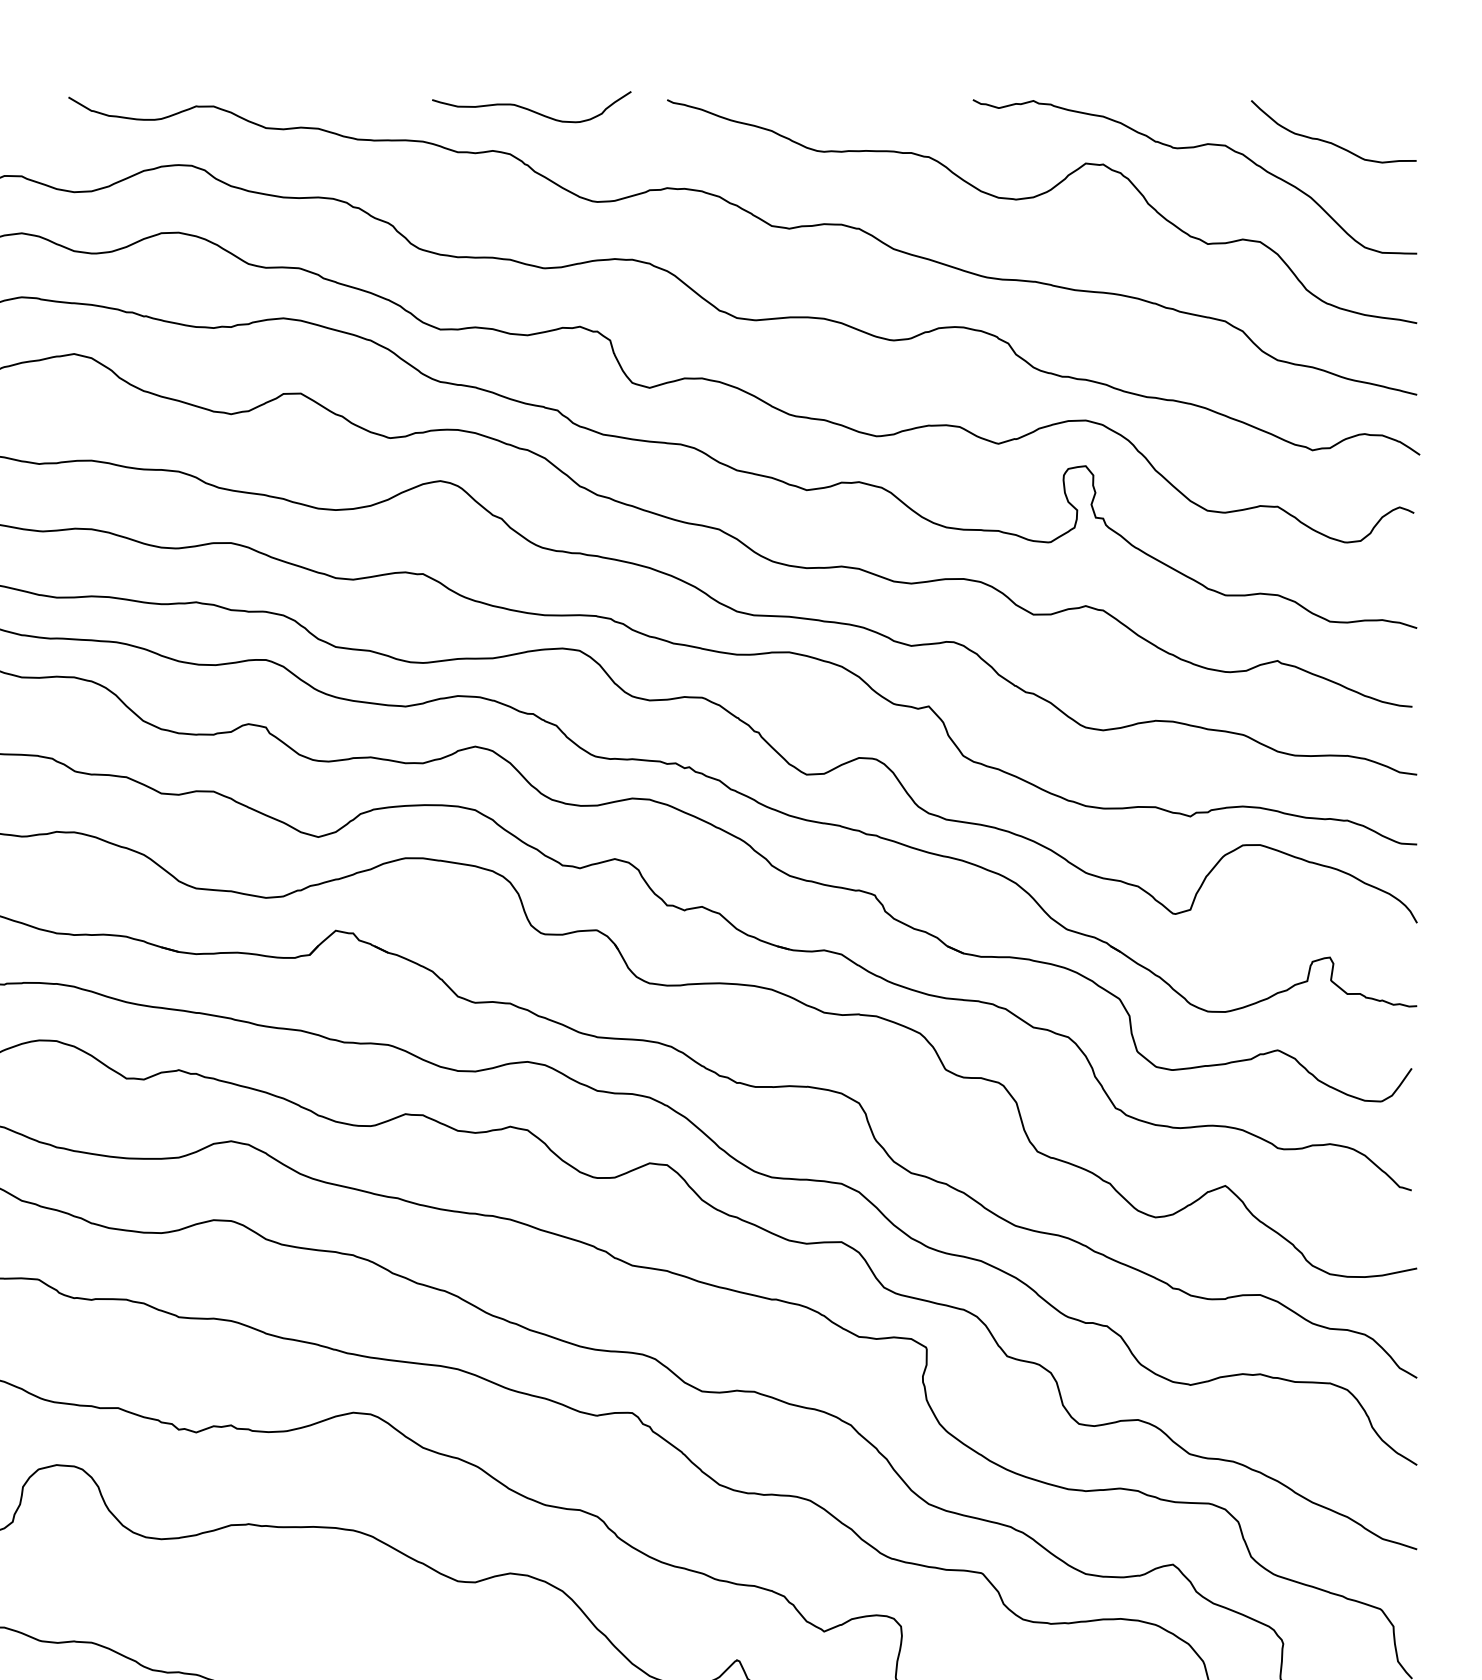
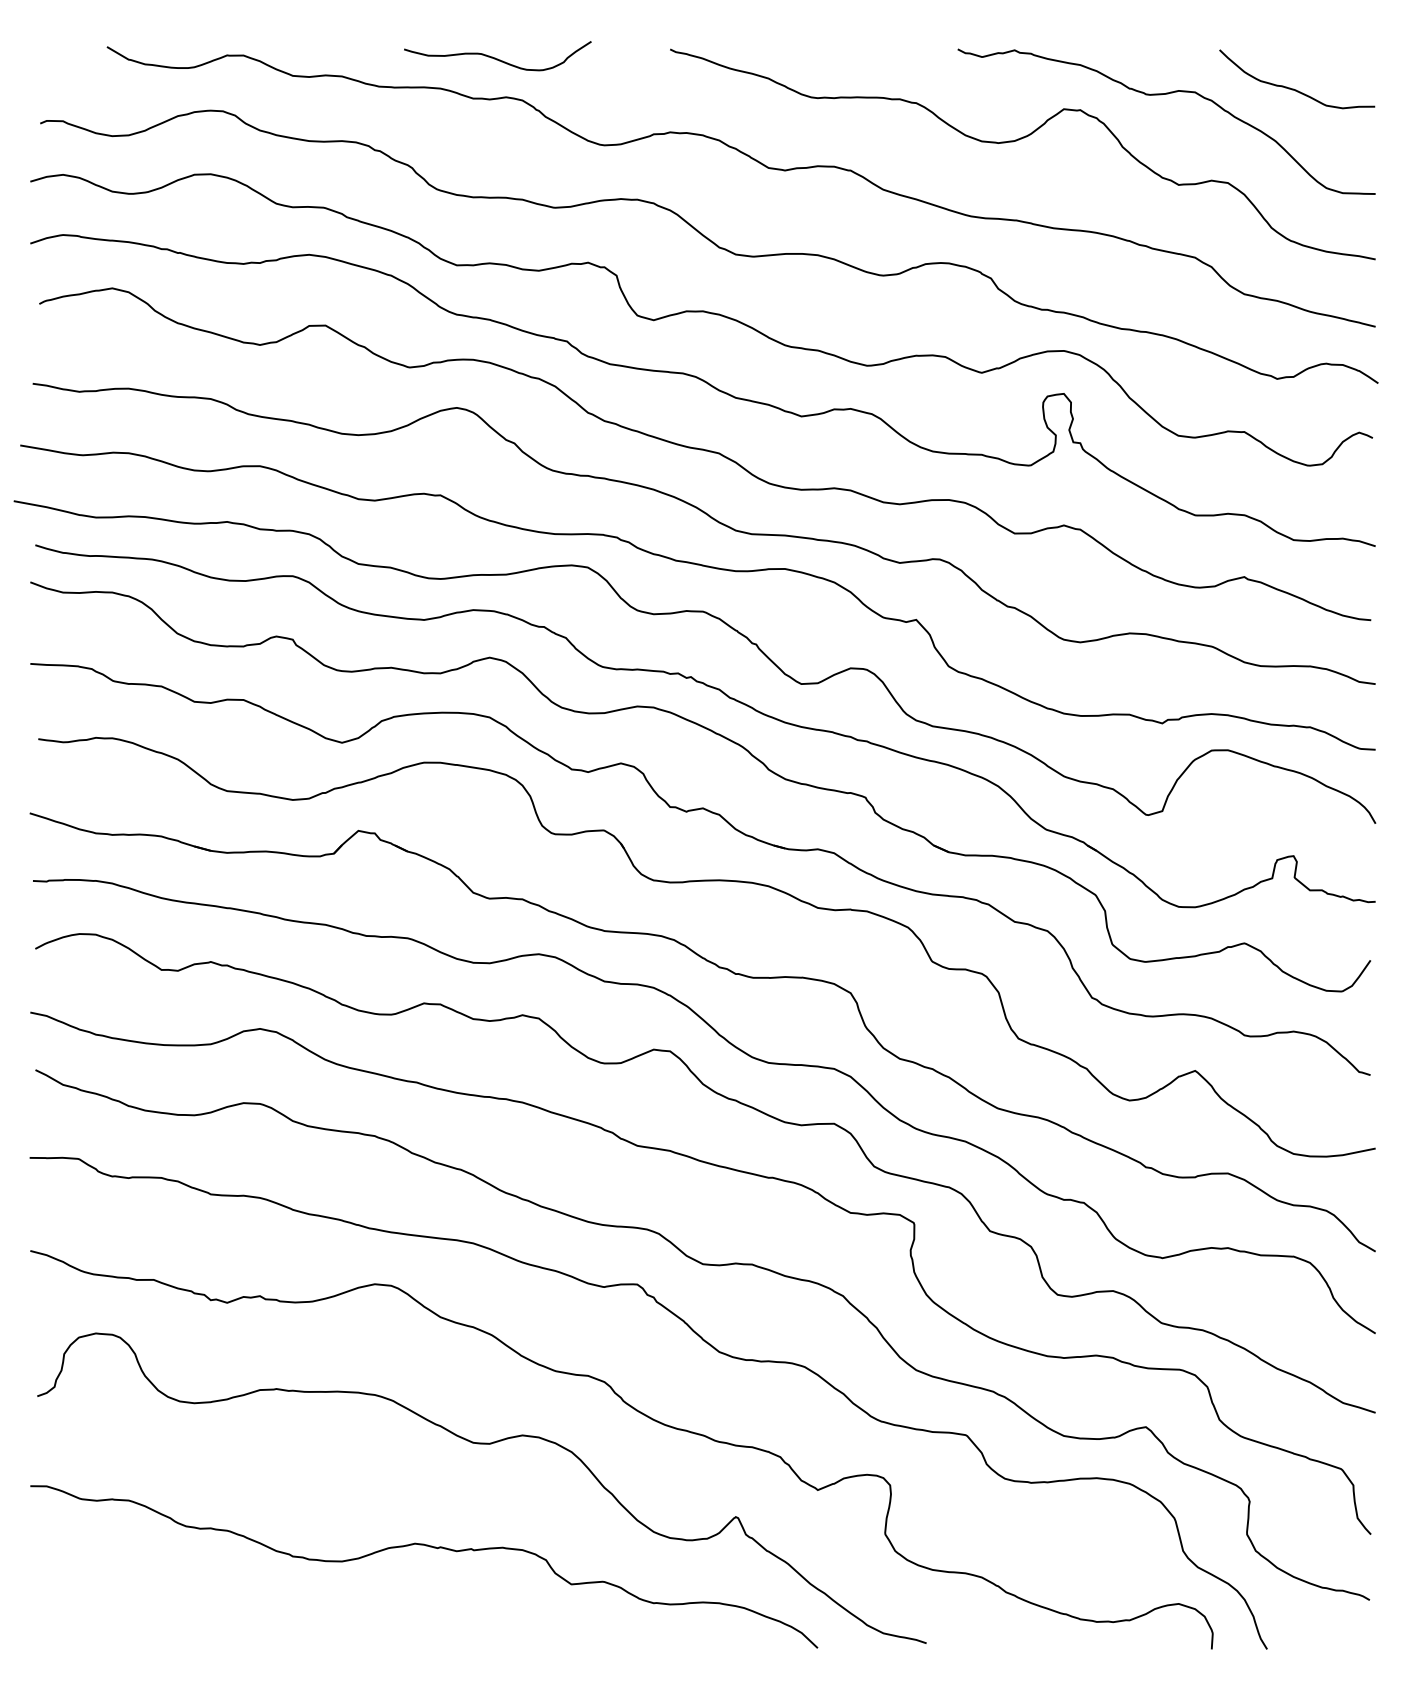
curve: (531, 109) -> (497, 58), moved

